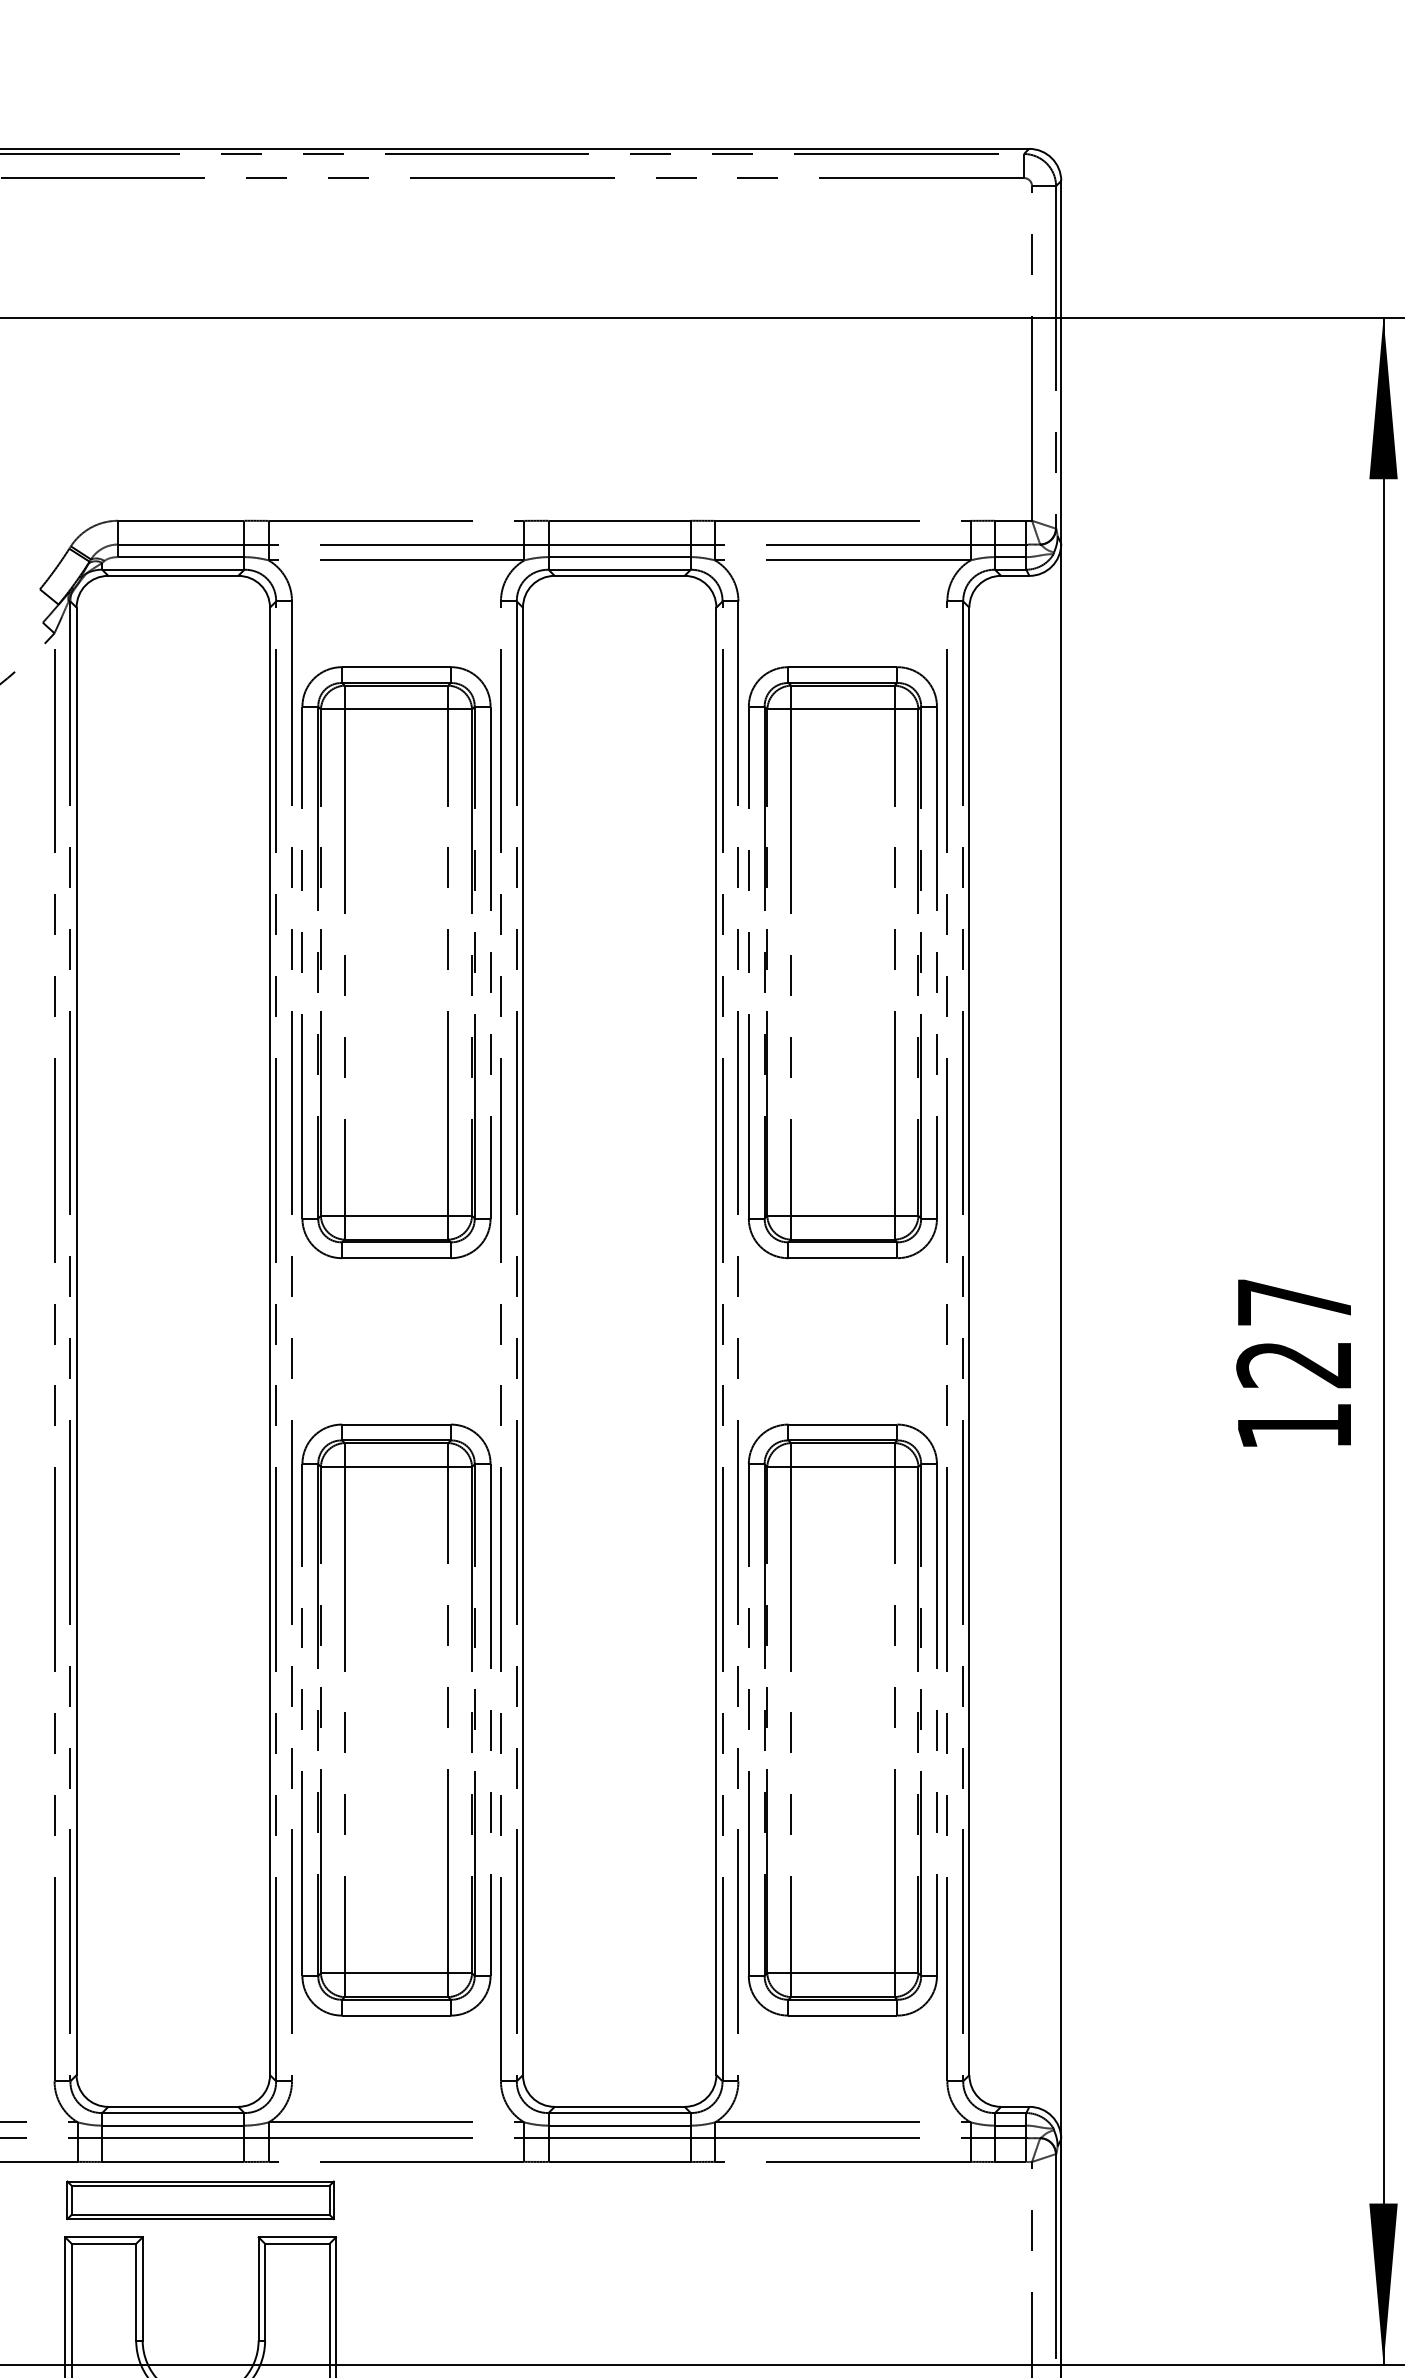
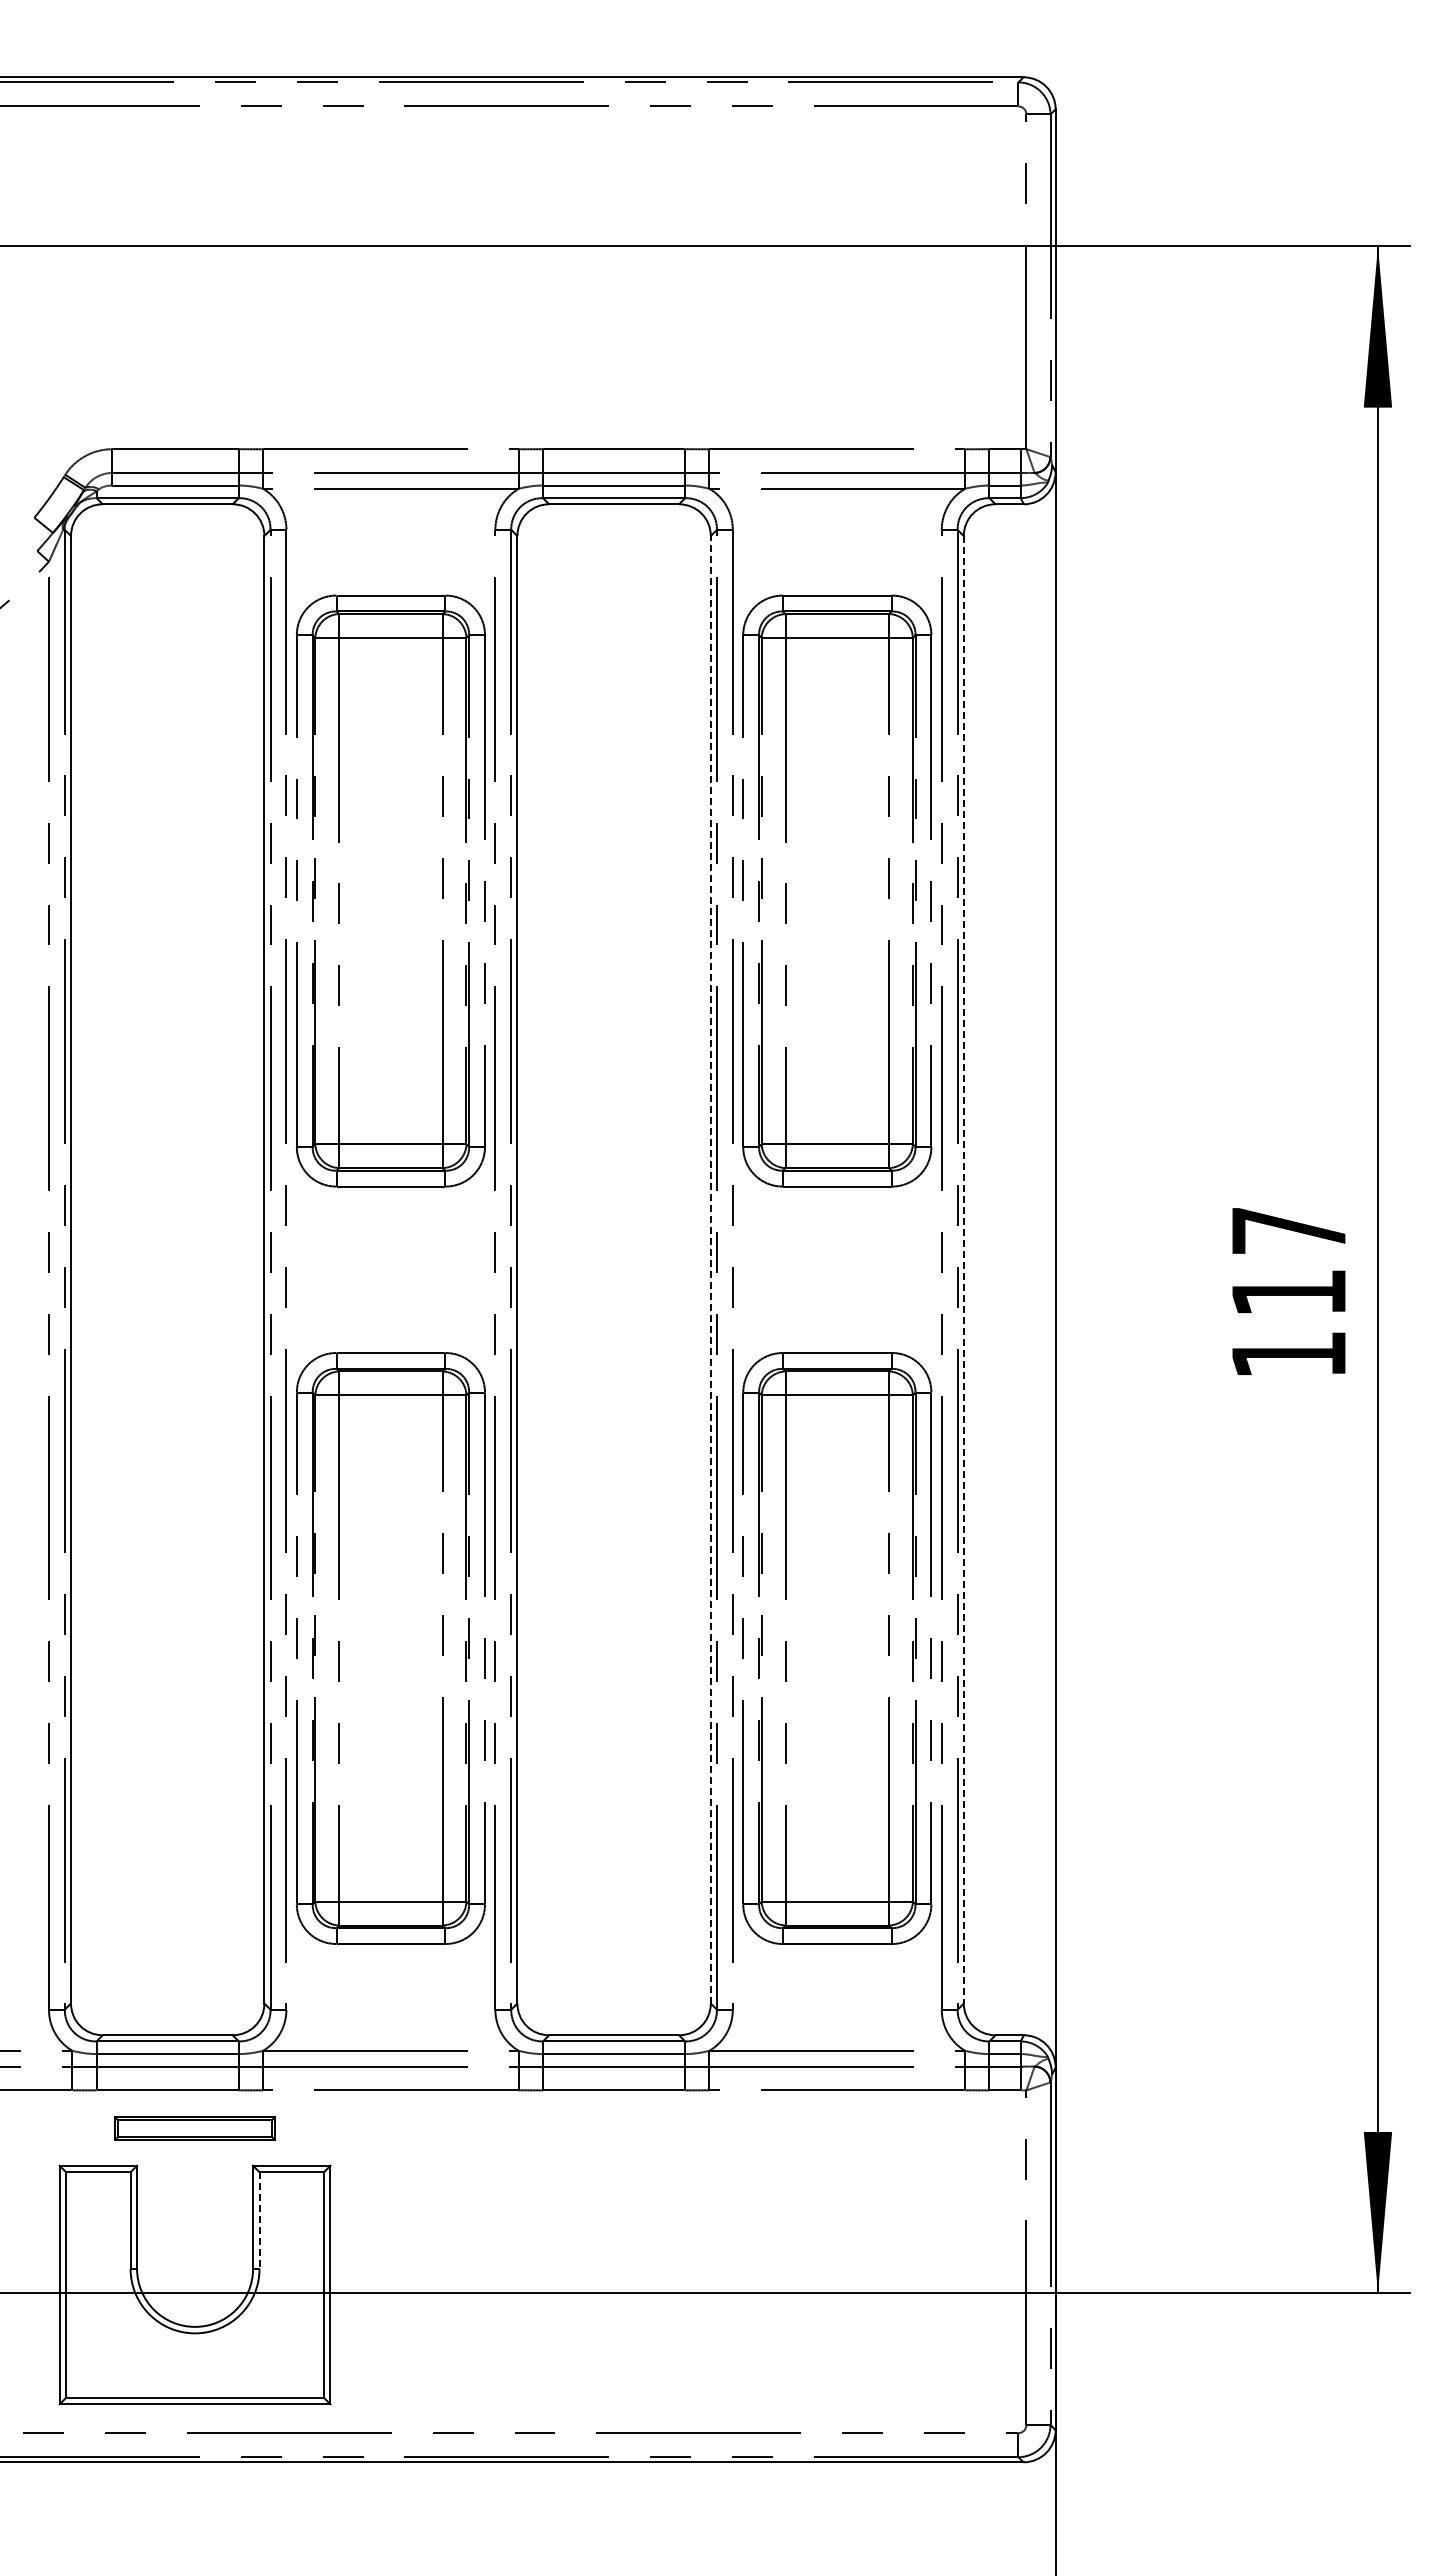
line: (716, 1341) -> (710, 1269), solid -> dashed
line: (969, 1341) -> (963, 1269), solid -> dashed
text: (1293, 1365) -> (1287, 1293), 127 -> 117
part: (200, 2200) -> (194, 2128), size x0.6
line: (265, 2293) -> (259, 2221), solid -> dashed

